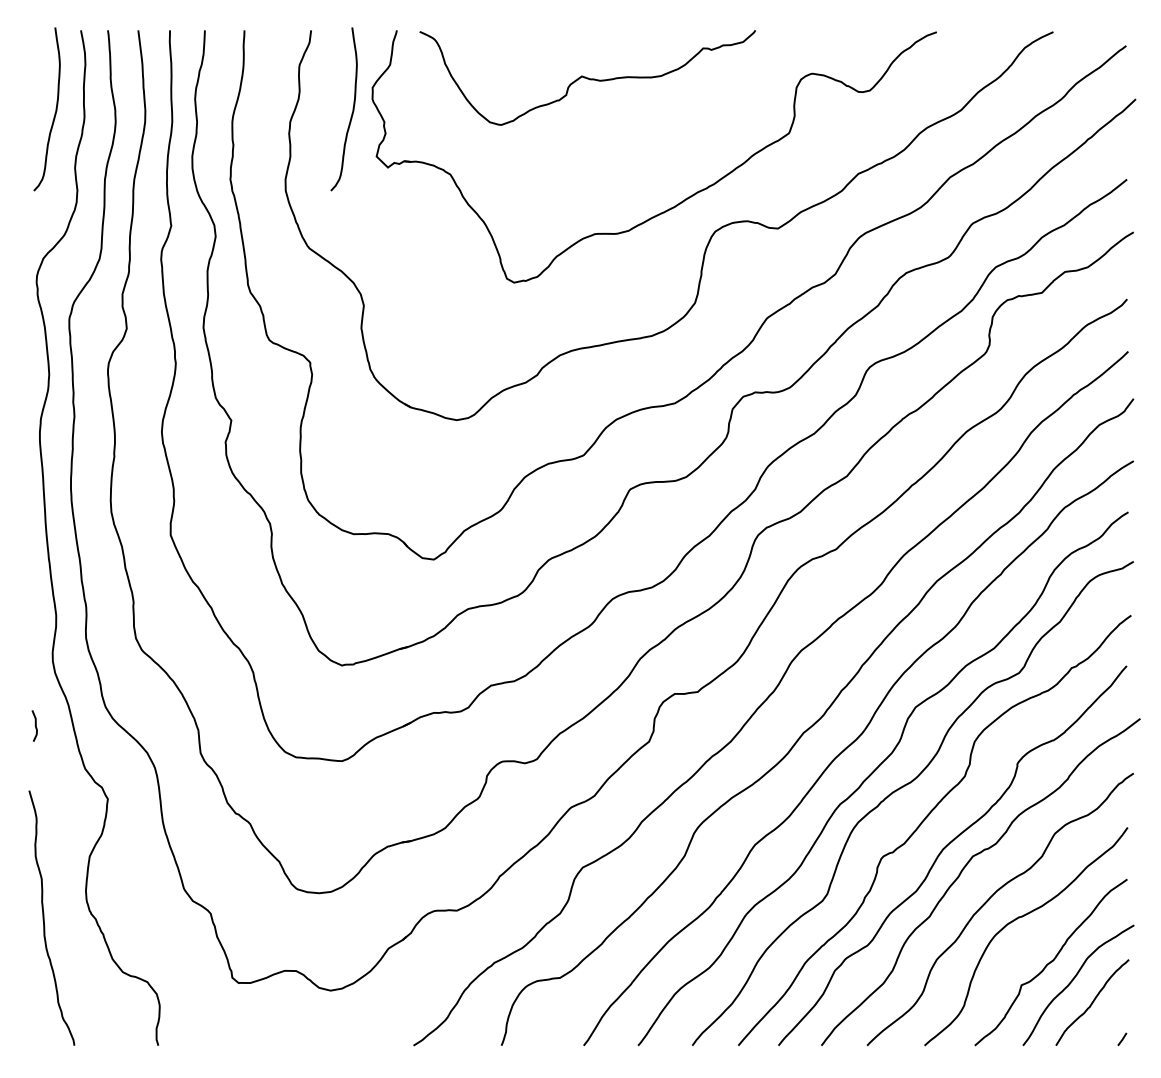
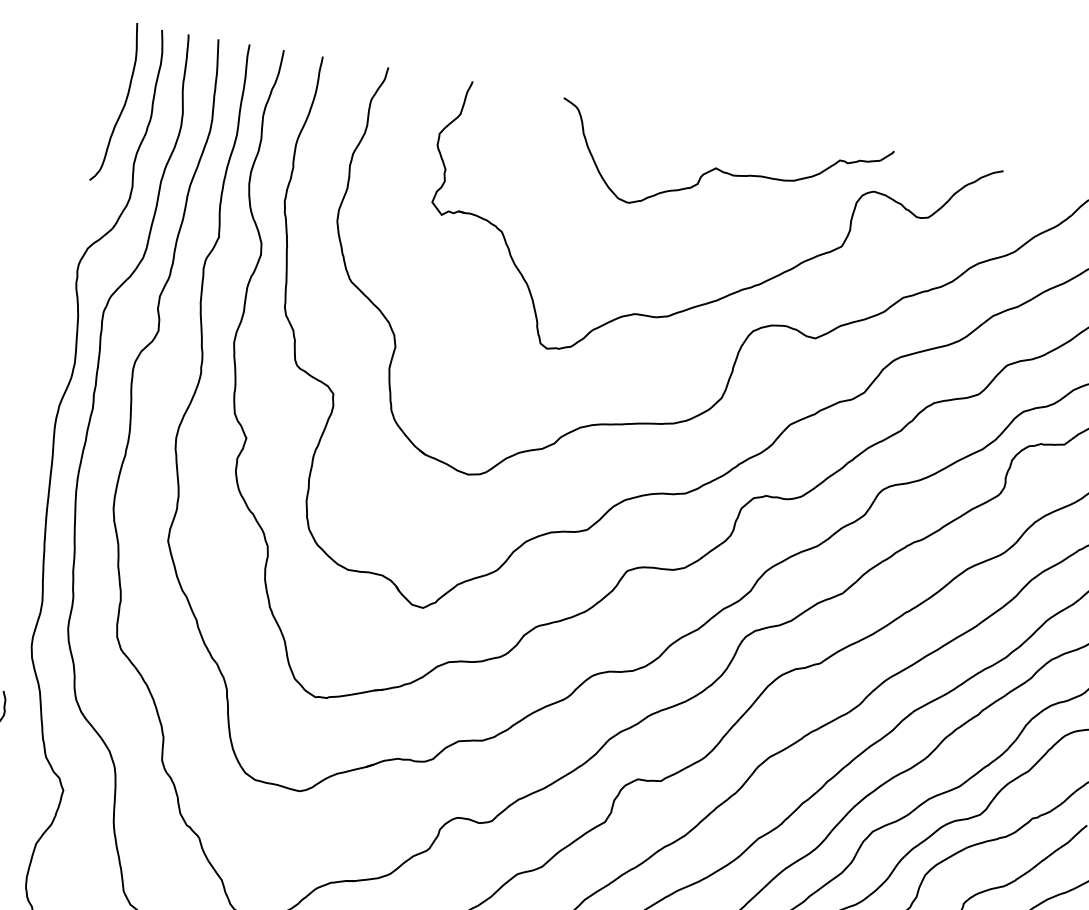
curve: (587, 77) -> (721, 170), moved
curve: (351, 113) -> (414, 155), removed

